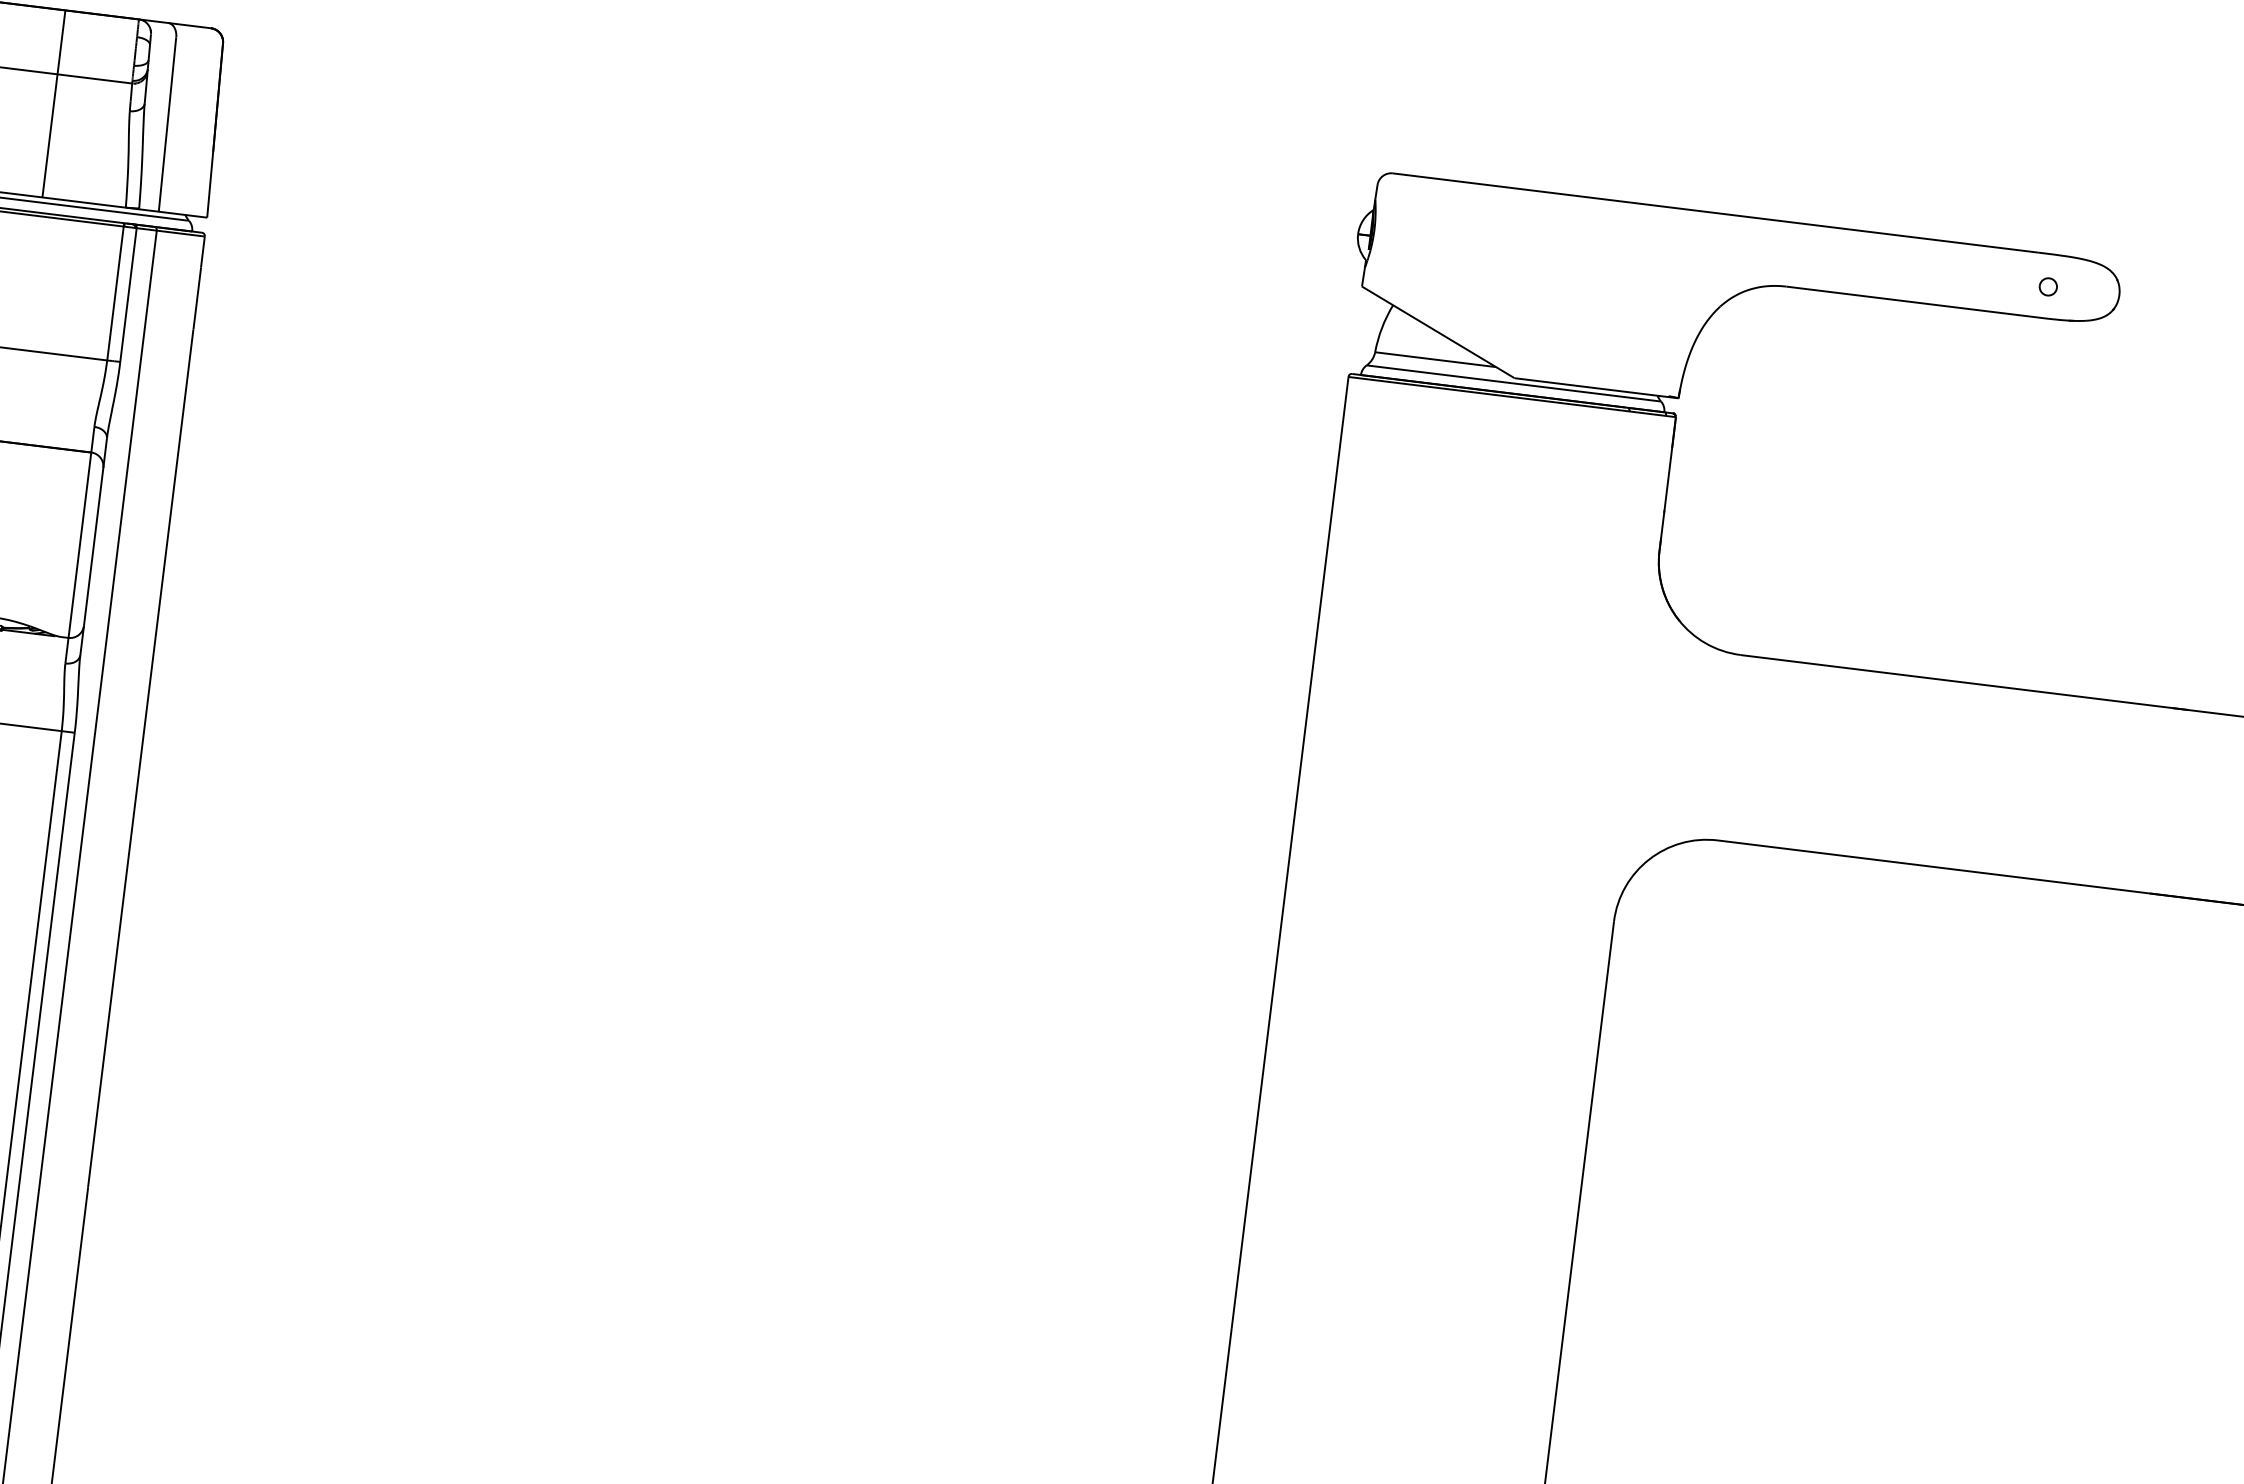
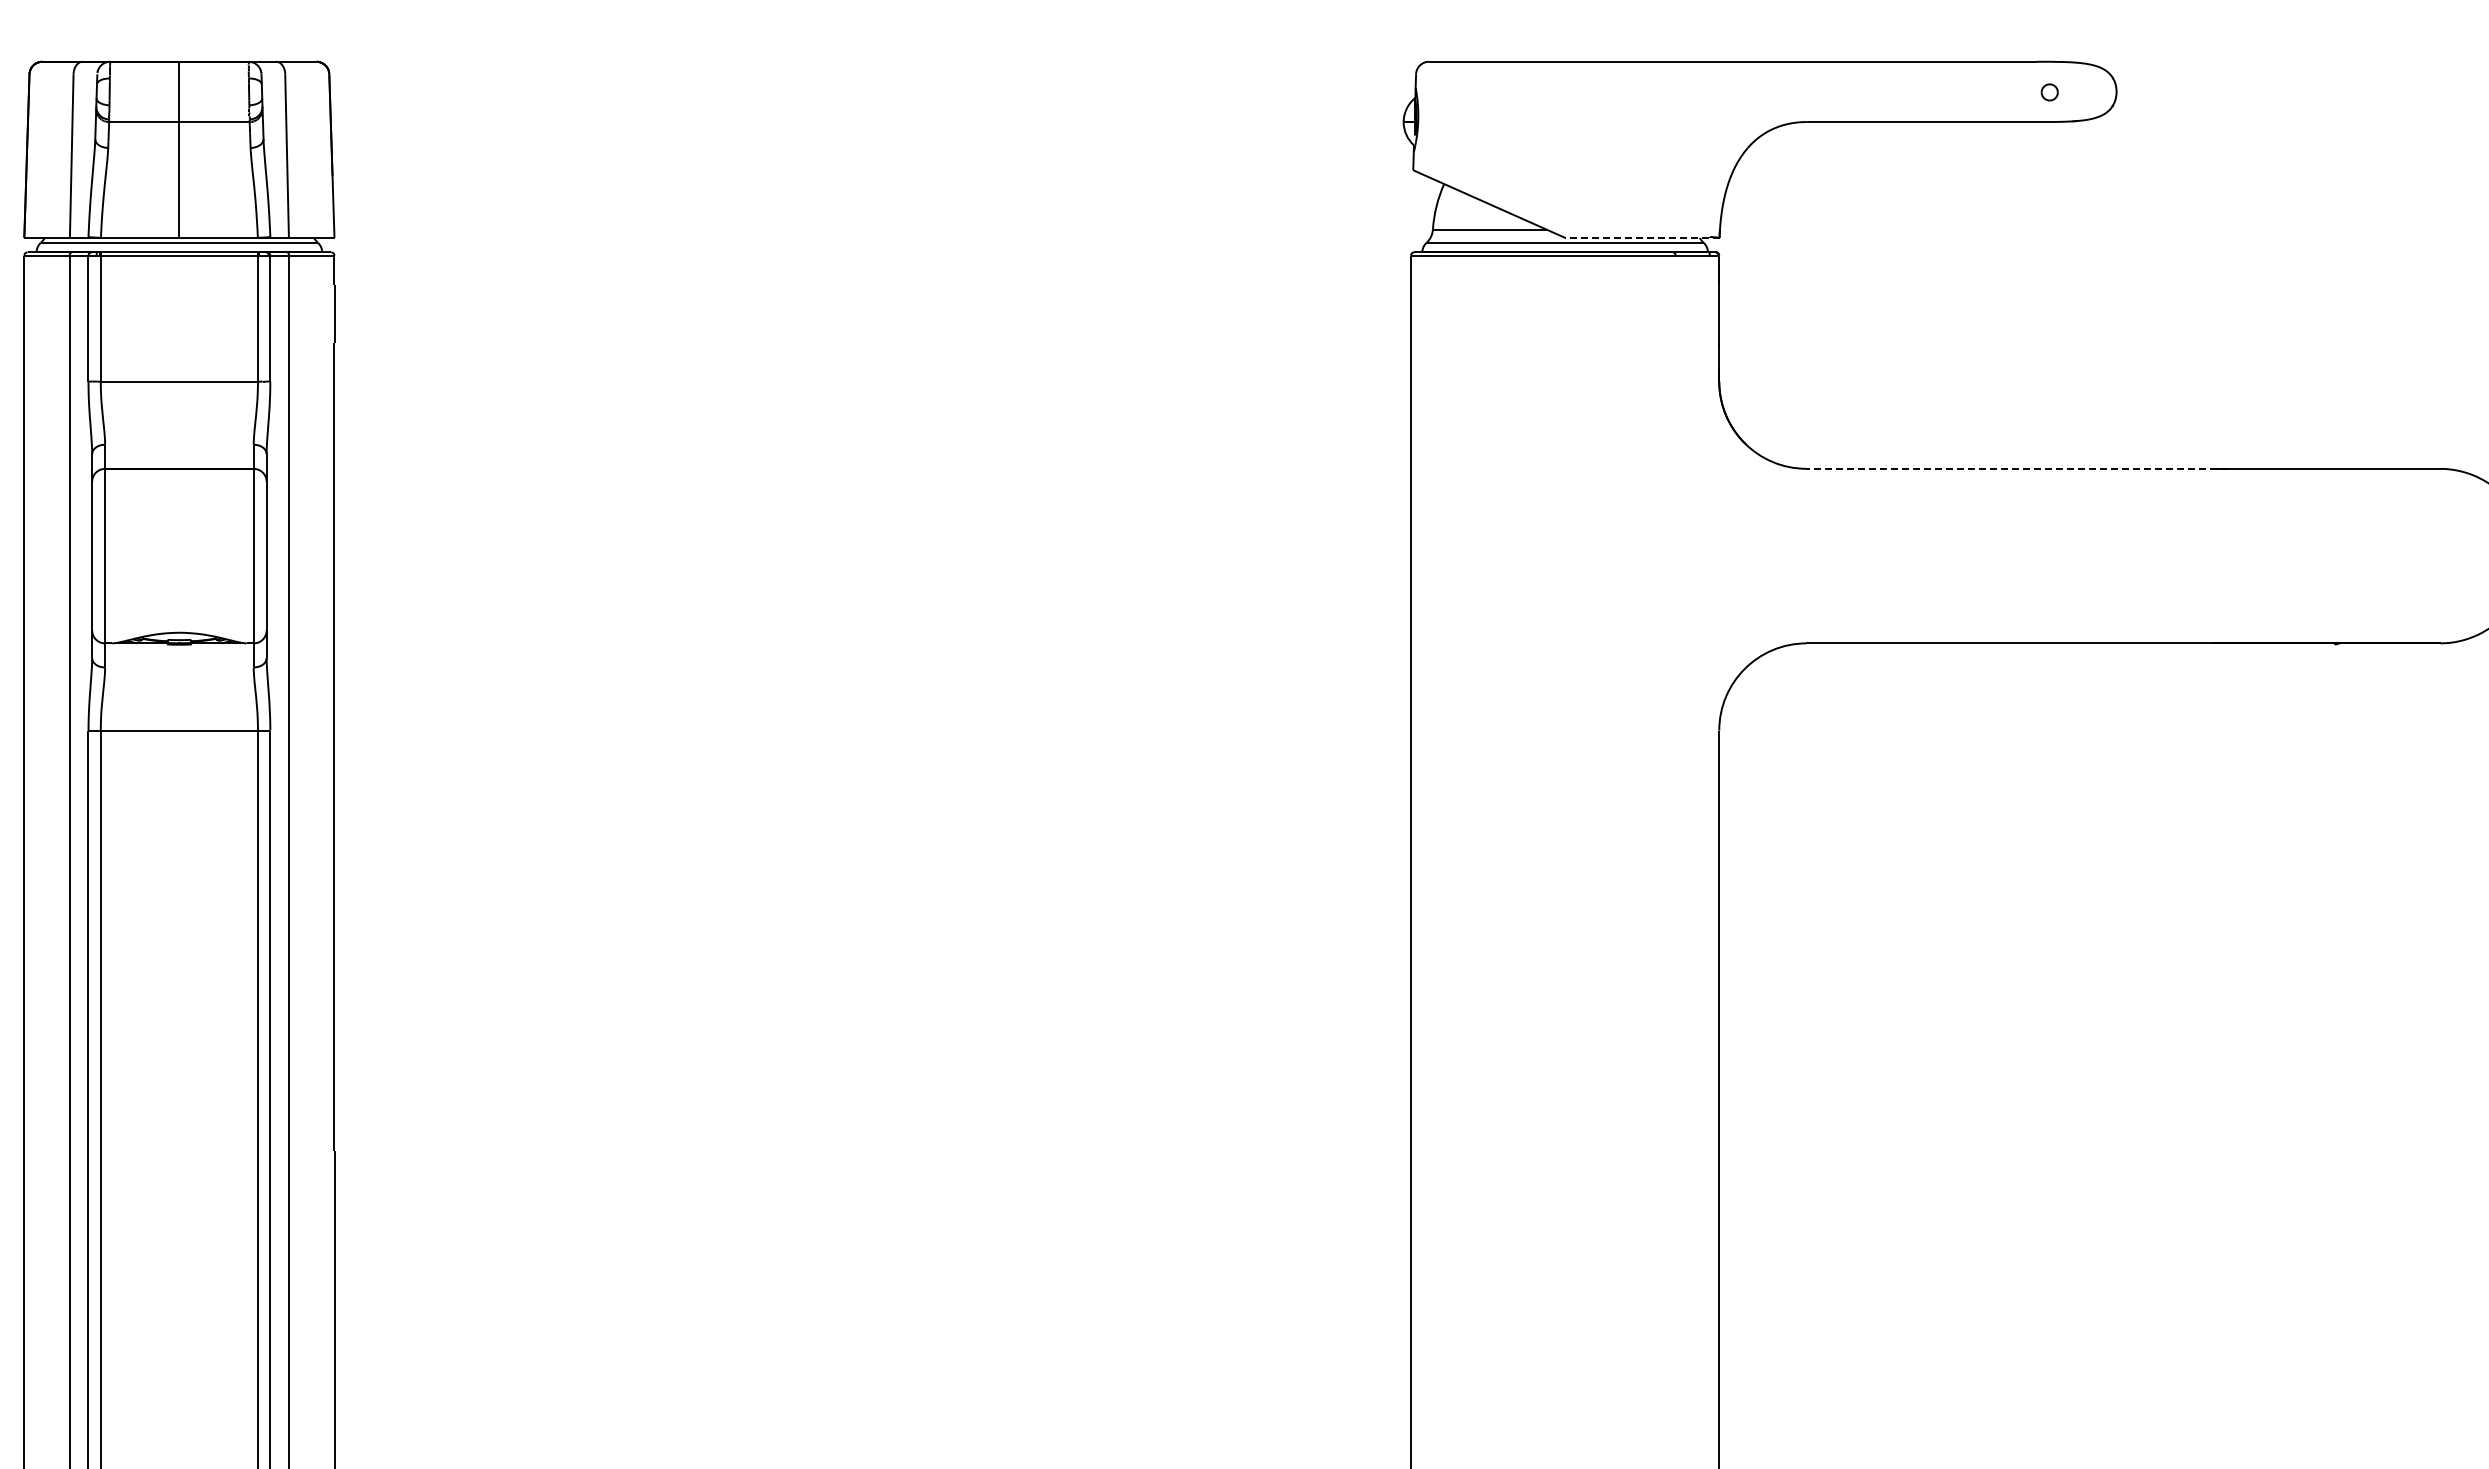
line: (1595, 387) -> (1641, 237), solid -> dashed
line: (1965, 682) -> (2017, 468), solid -> dashed

